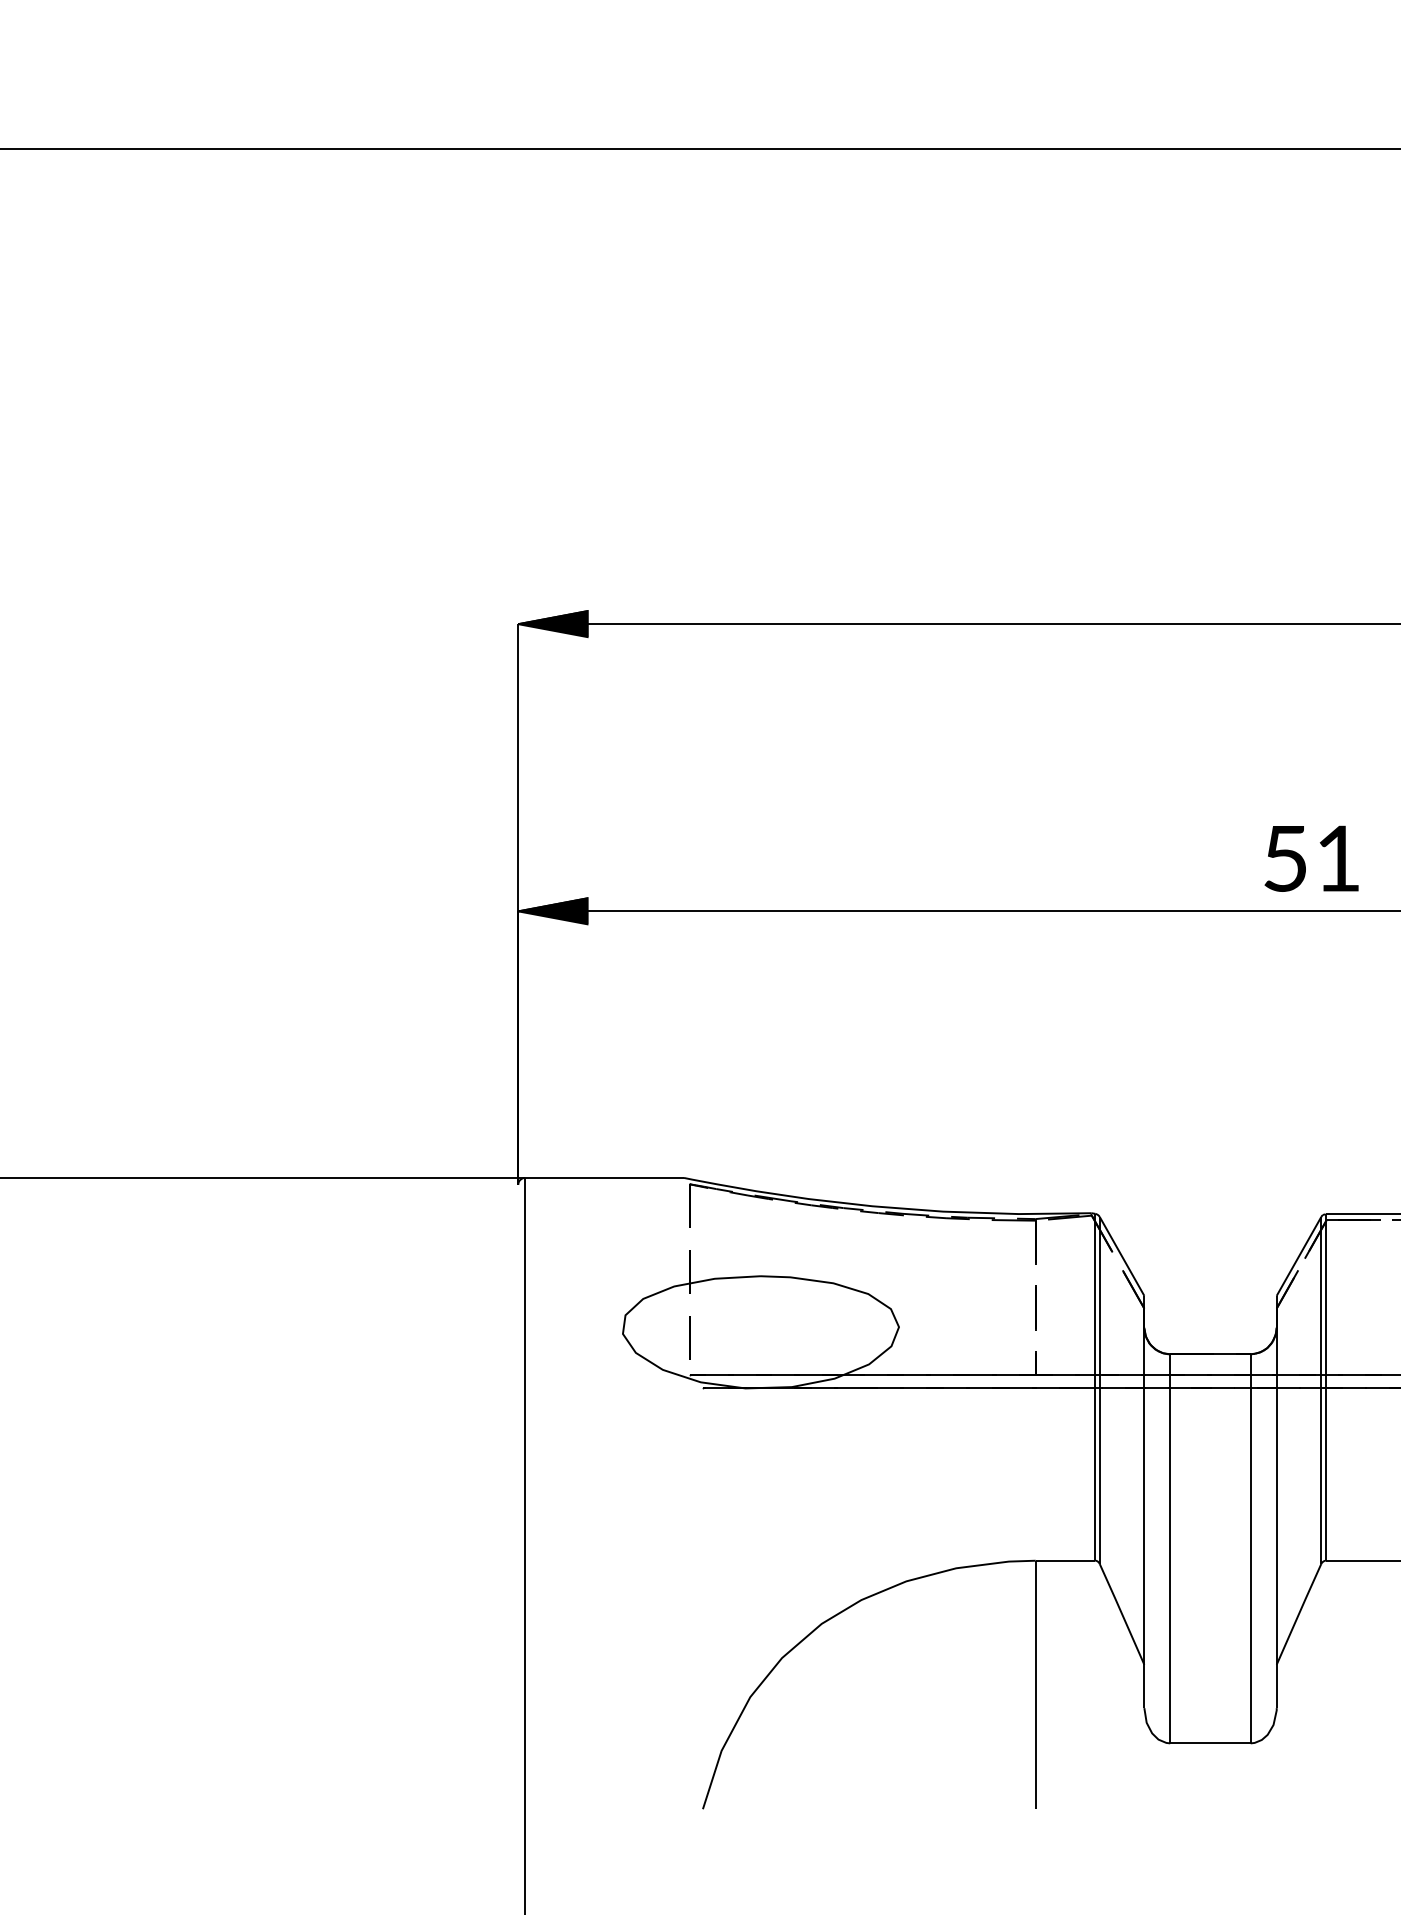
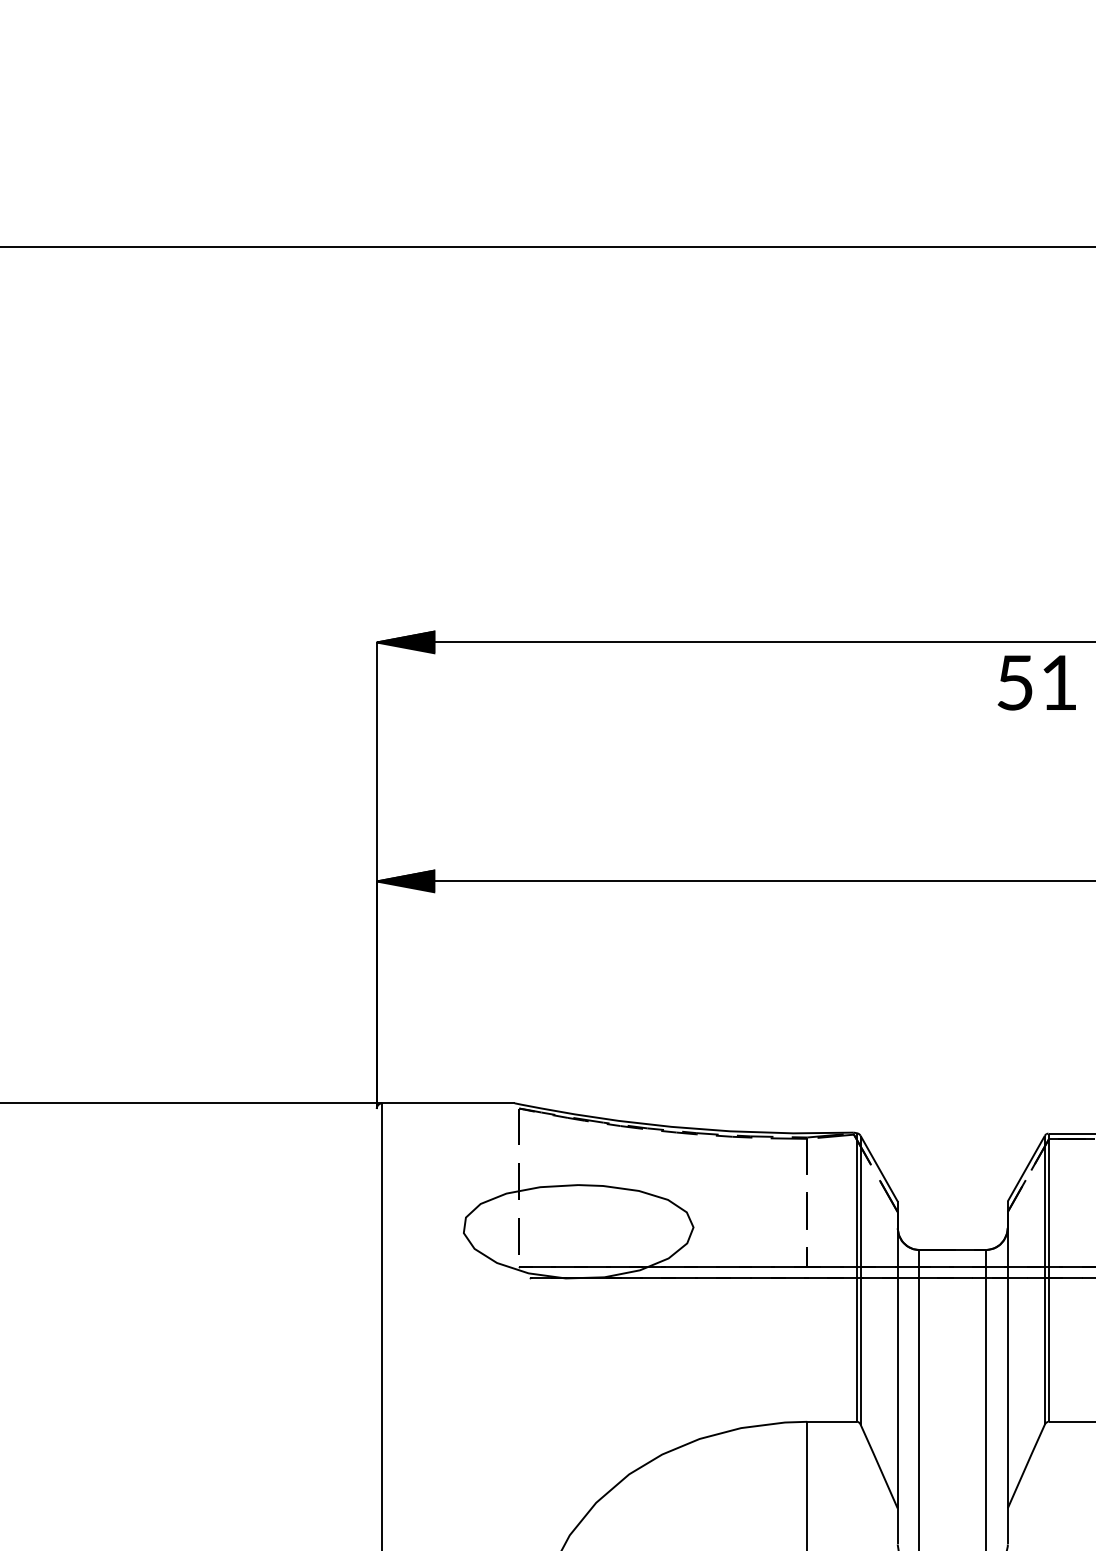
text: (1311, 858) -> (1036, 682), moved

